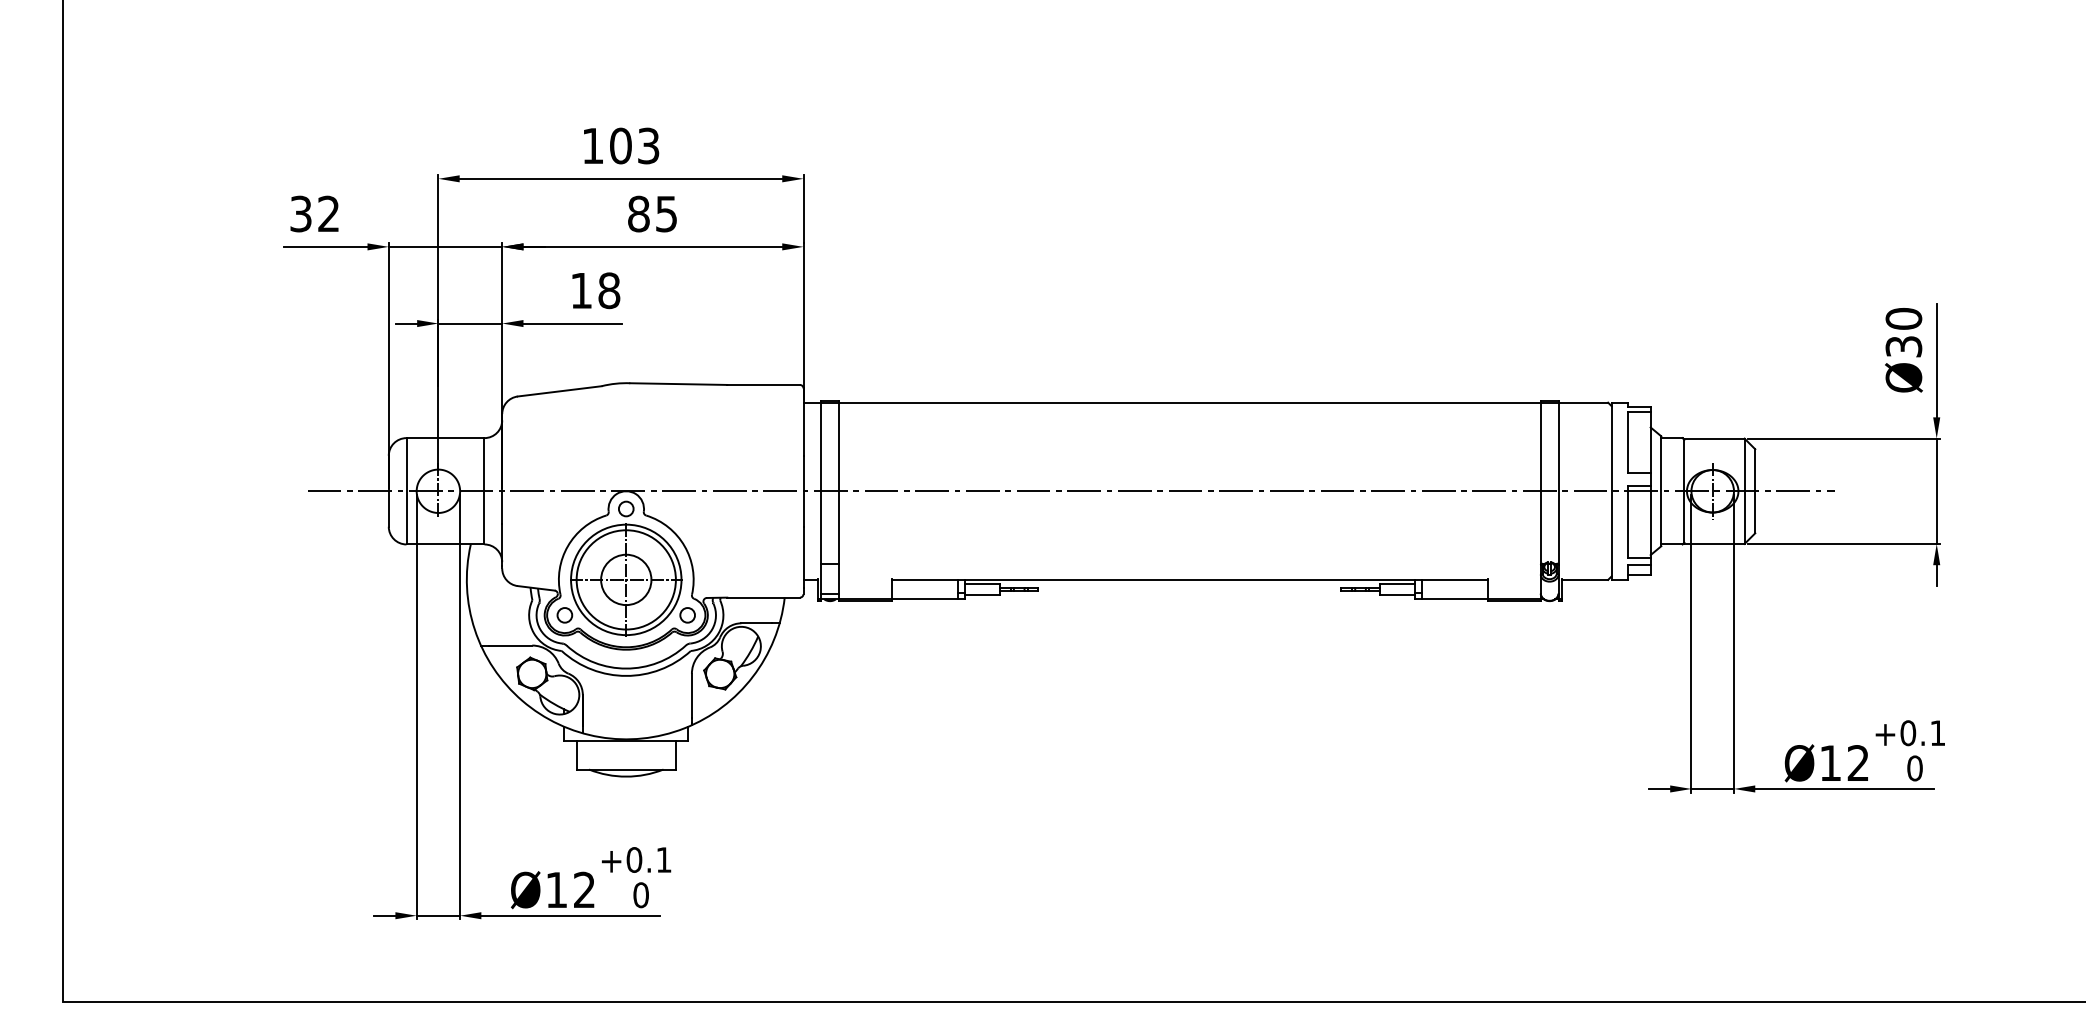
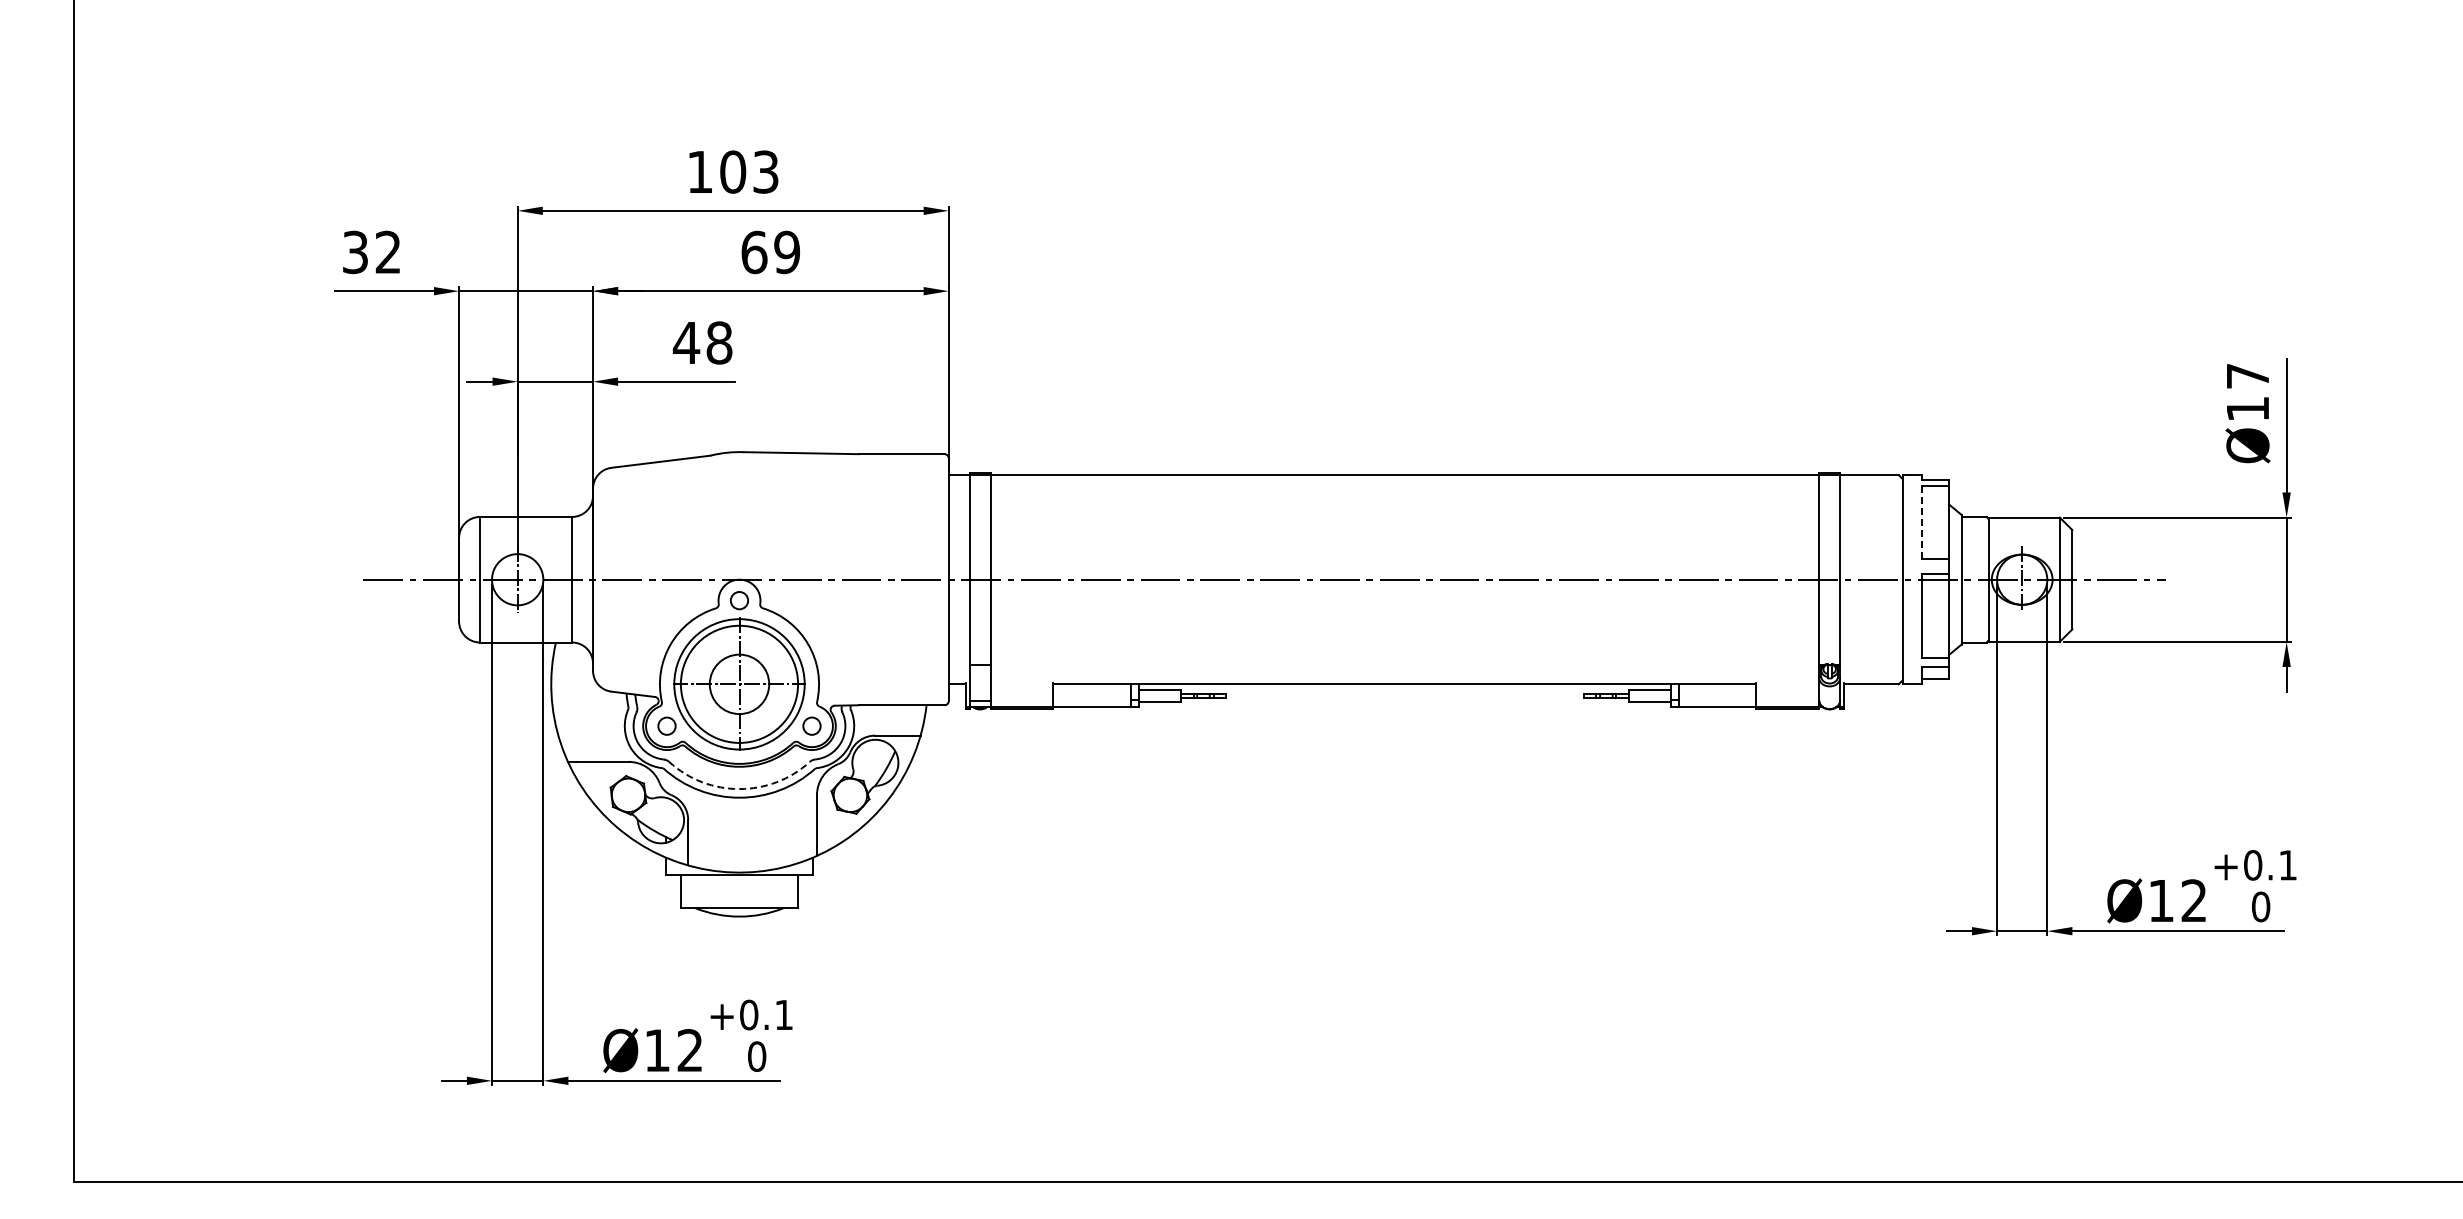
text: (652, 213) -> (770, 251), 85 -> 69
text: (581, 290) -> (686, 342), 18 -> 48
text: (1903, 332) -> (2247, 392), Ø30 -> Ø17
line: (1627, 443) -> (1921, 523), solid -> dashed
arc: (626, 668) -> (739, 789), solid -> dashed

